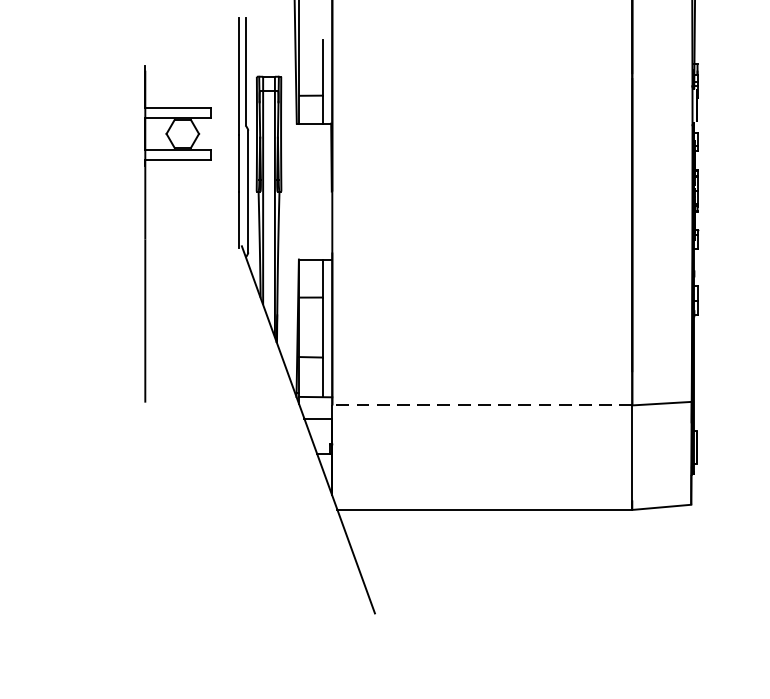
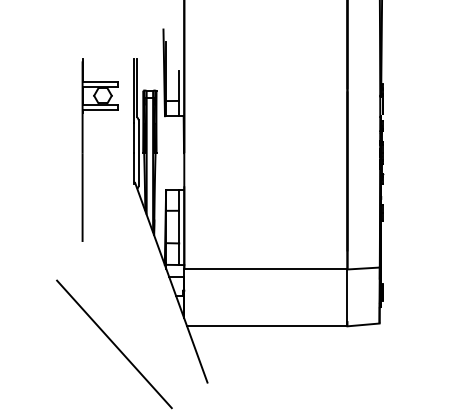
part: (147, 232) -> (83, 149), moved
line: (481, 405) -> (265, 269), dashed -> solid
line: (203, 543) -> (114, 344), added

